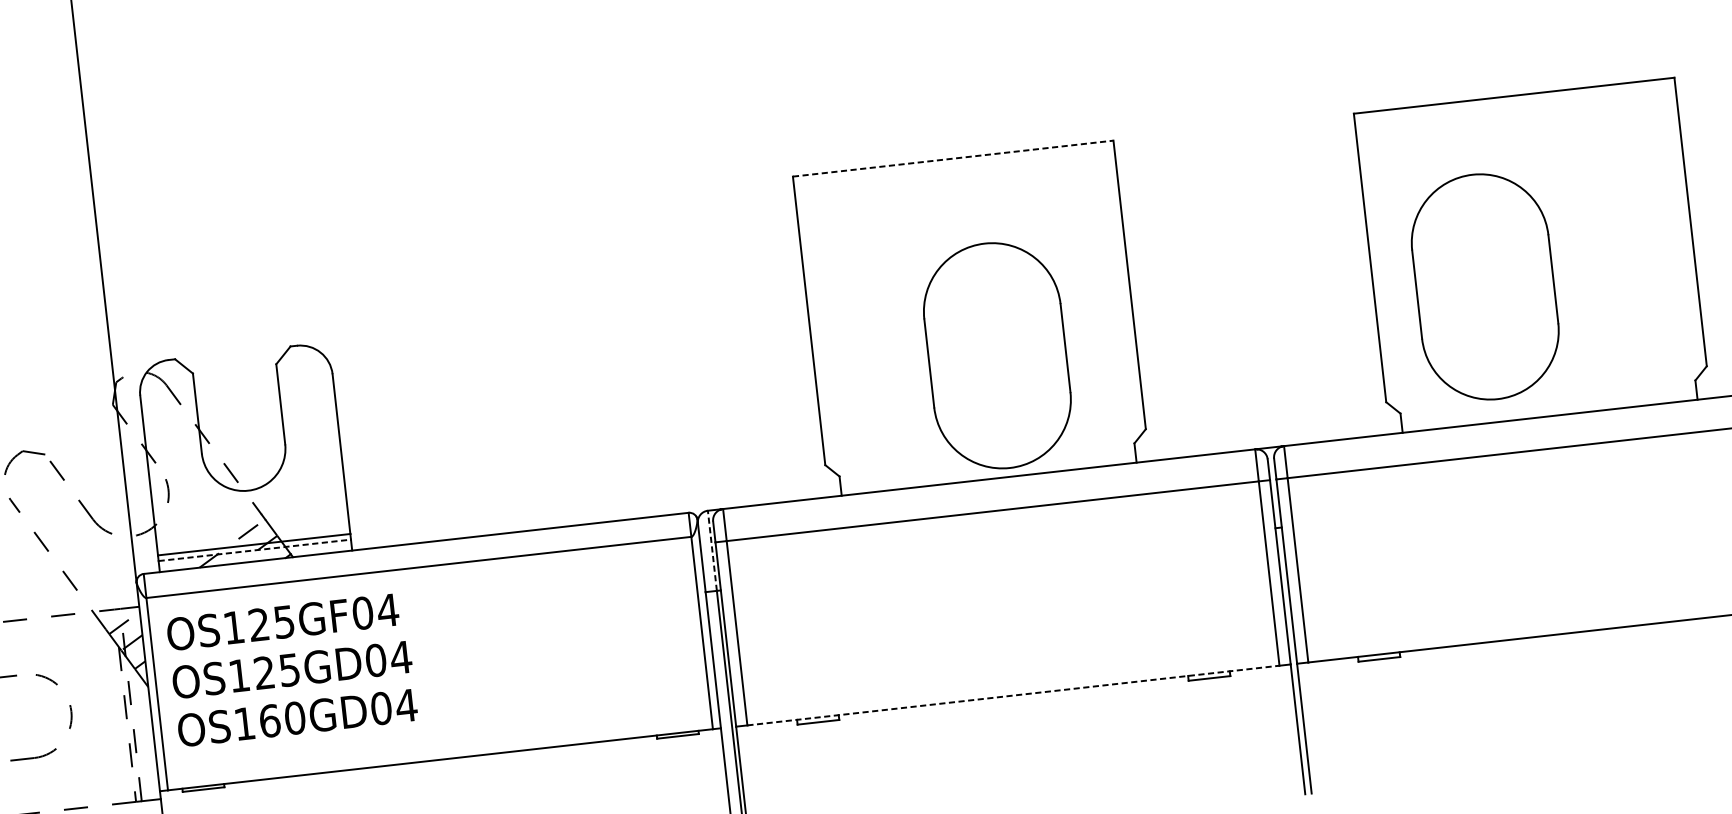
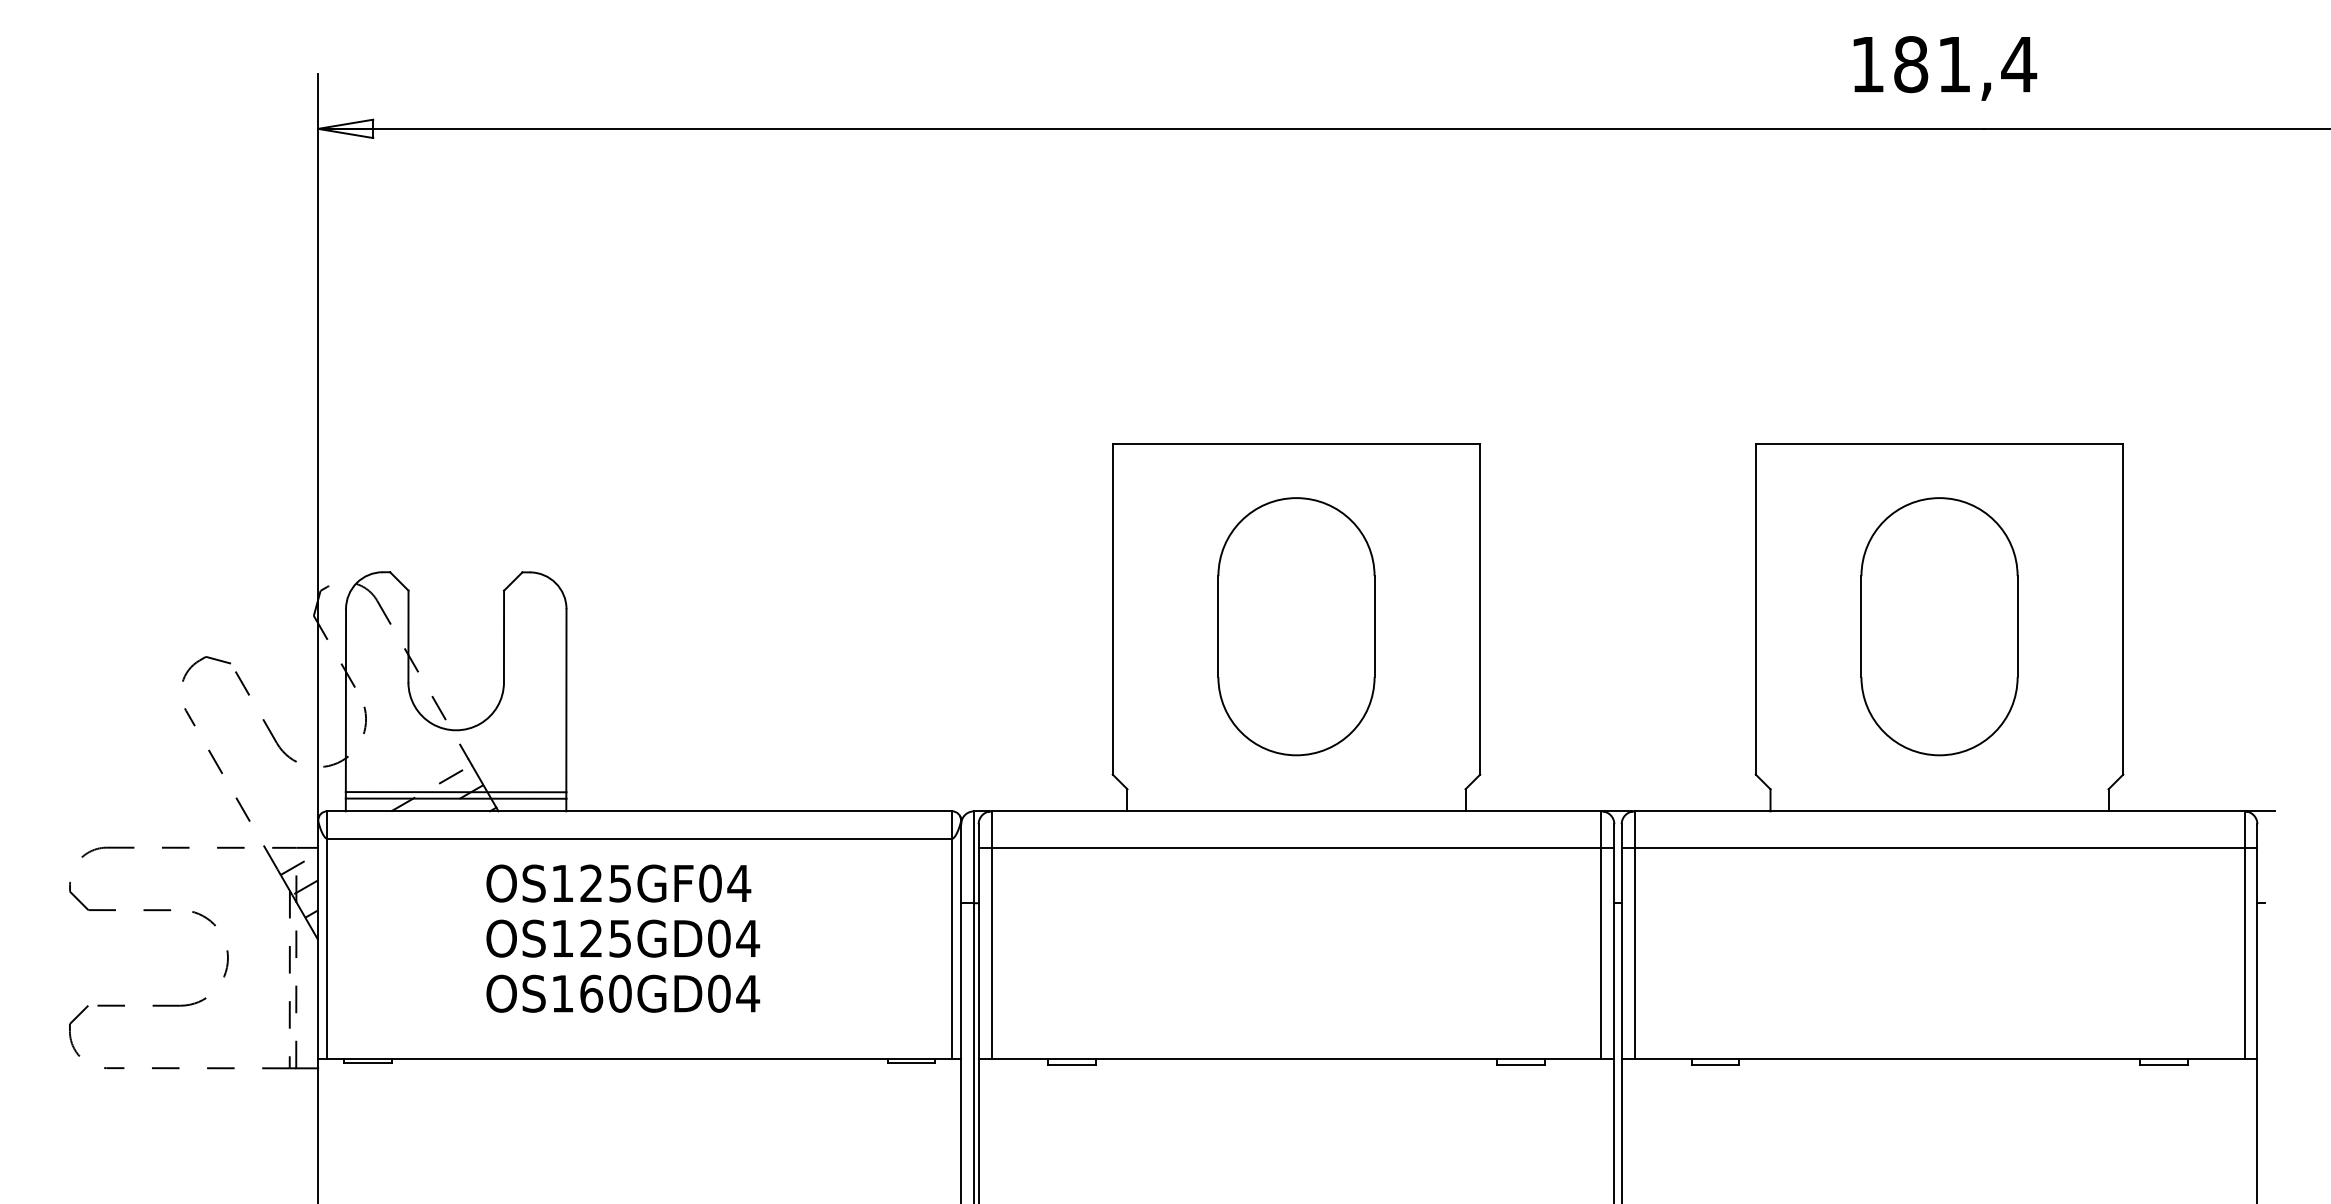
line: (953, 158) -> (1296, 443), dashed -> solid
part: (1485, 286) -> (1939, 626), moved
part: (997, 355) -> (1296, 626), moved
line: (255, 550) -> (456, 798), dashed -> solid
line: (712, 550) -> (974, 857), dashed -> solid
text: (292, 669) -> (623, 938), moved
line: (1013, 695) -> (1296, 1059), dashed -> solid

